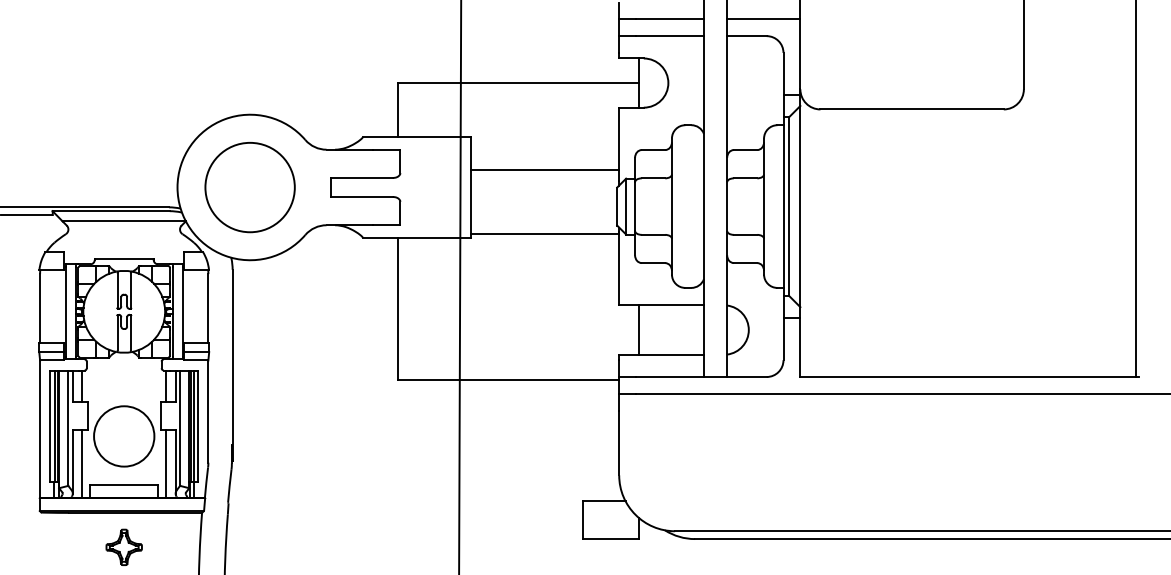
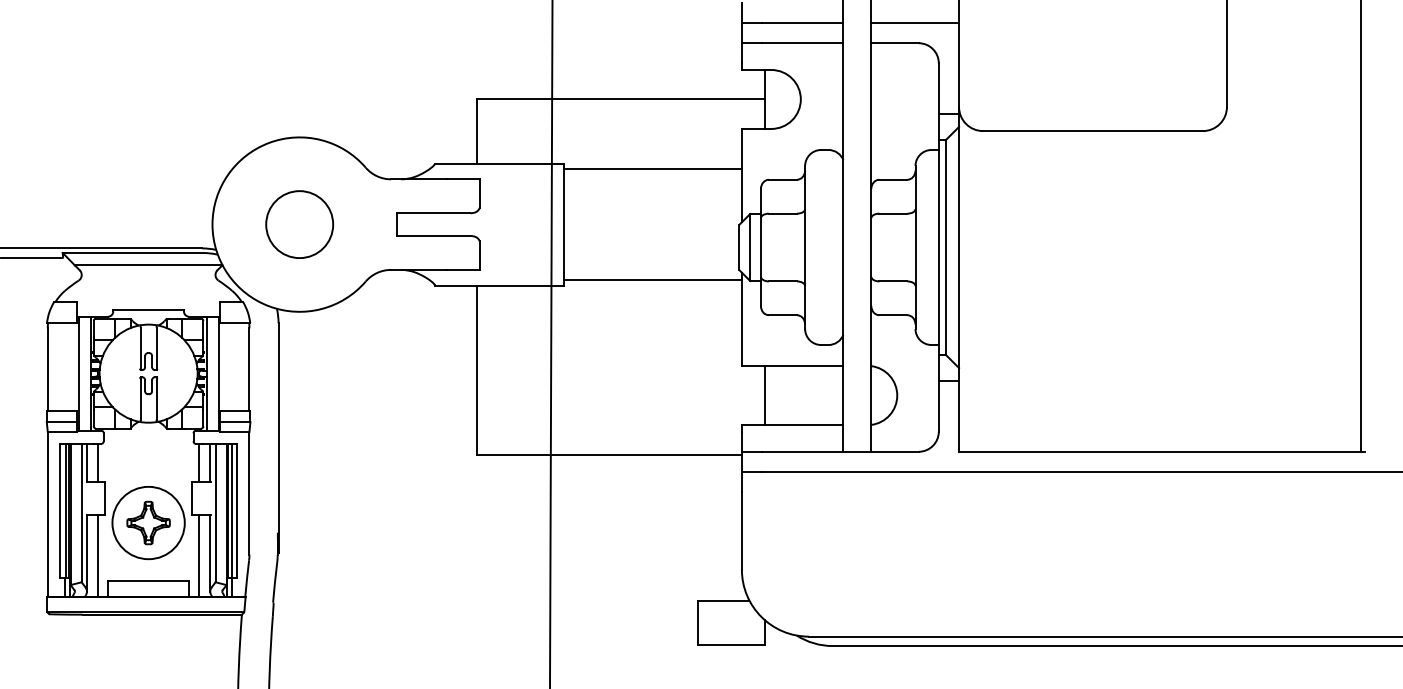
line: (544, 170) -> (652, 169), moved
circle: (250, 187) -> (299, 224), size x0.62
part: (124, 546) -> (148, 522), moved

